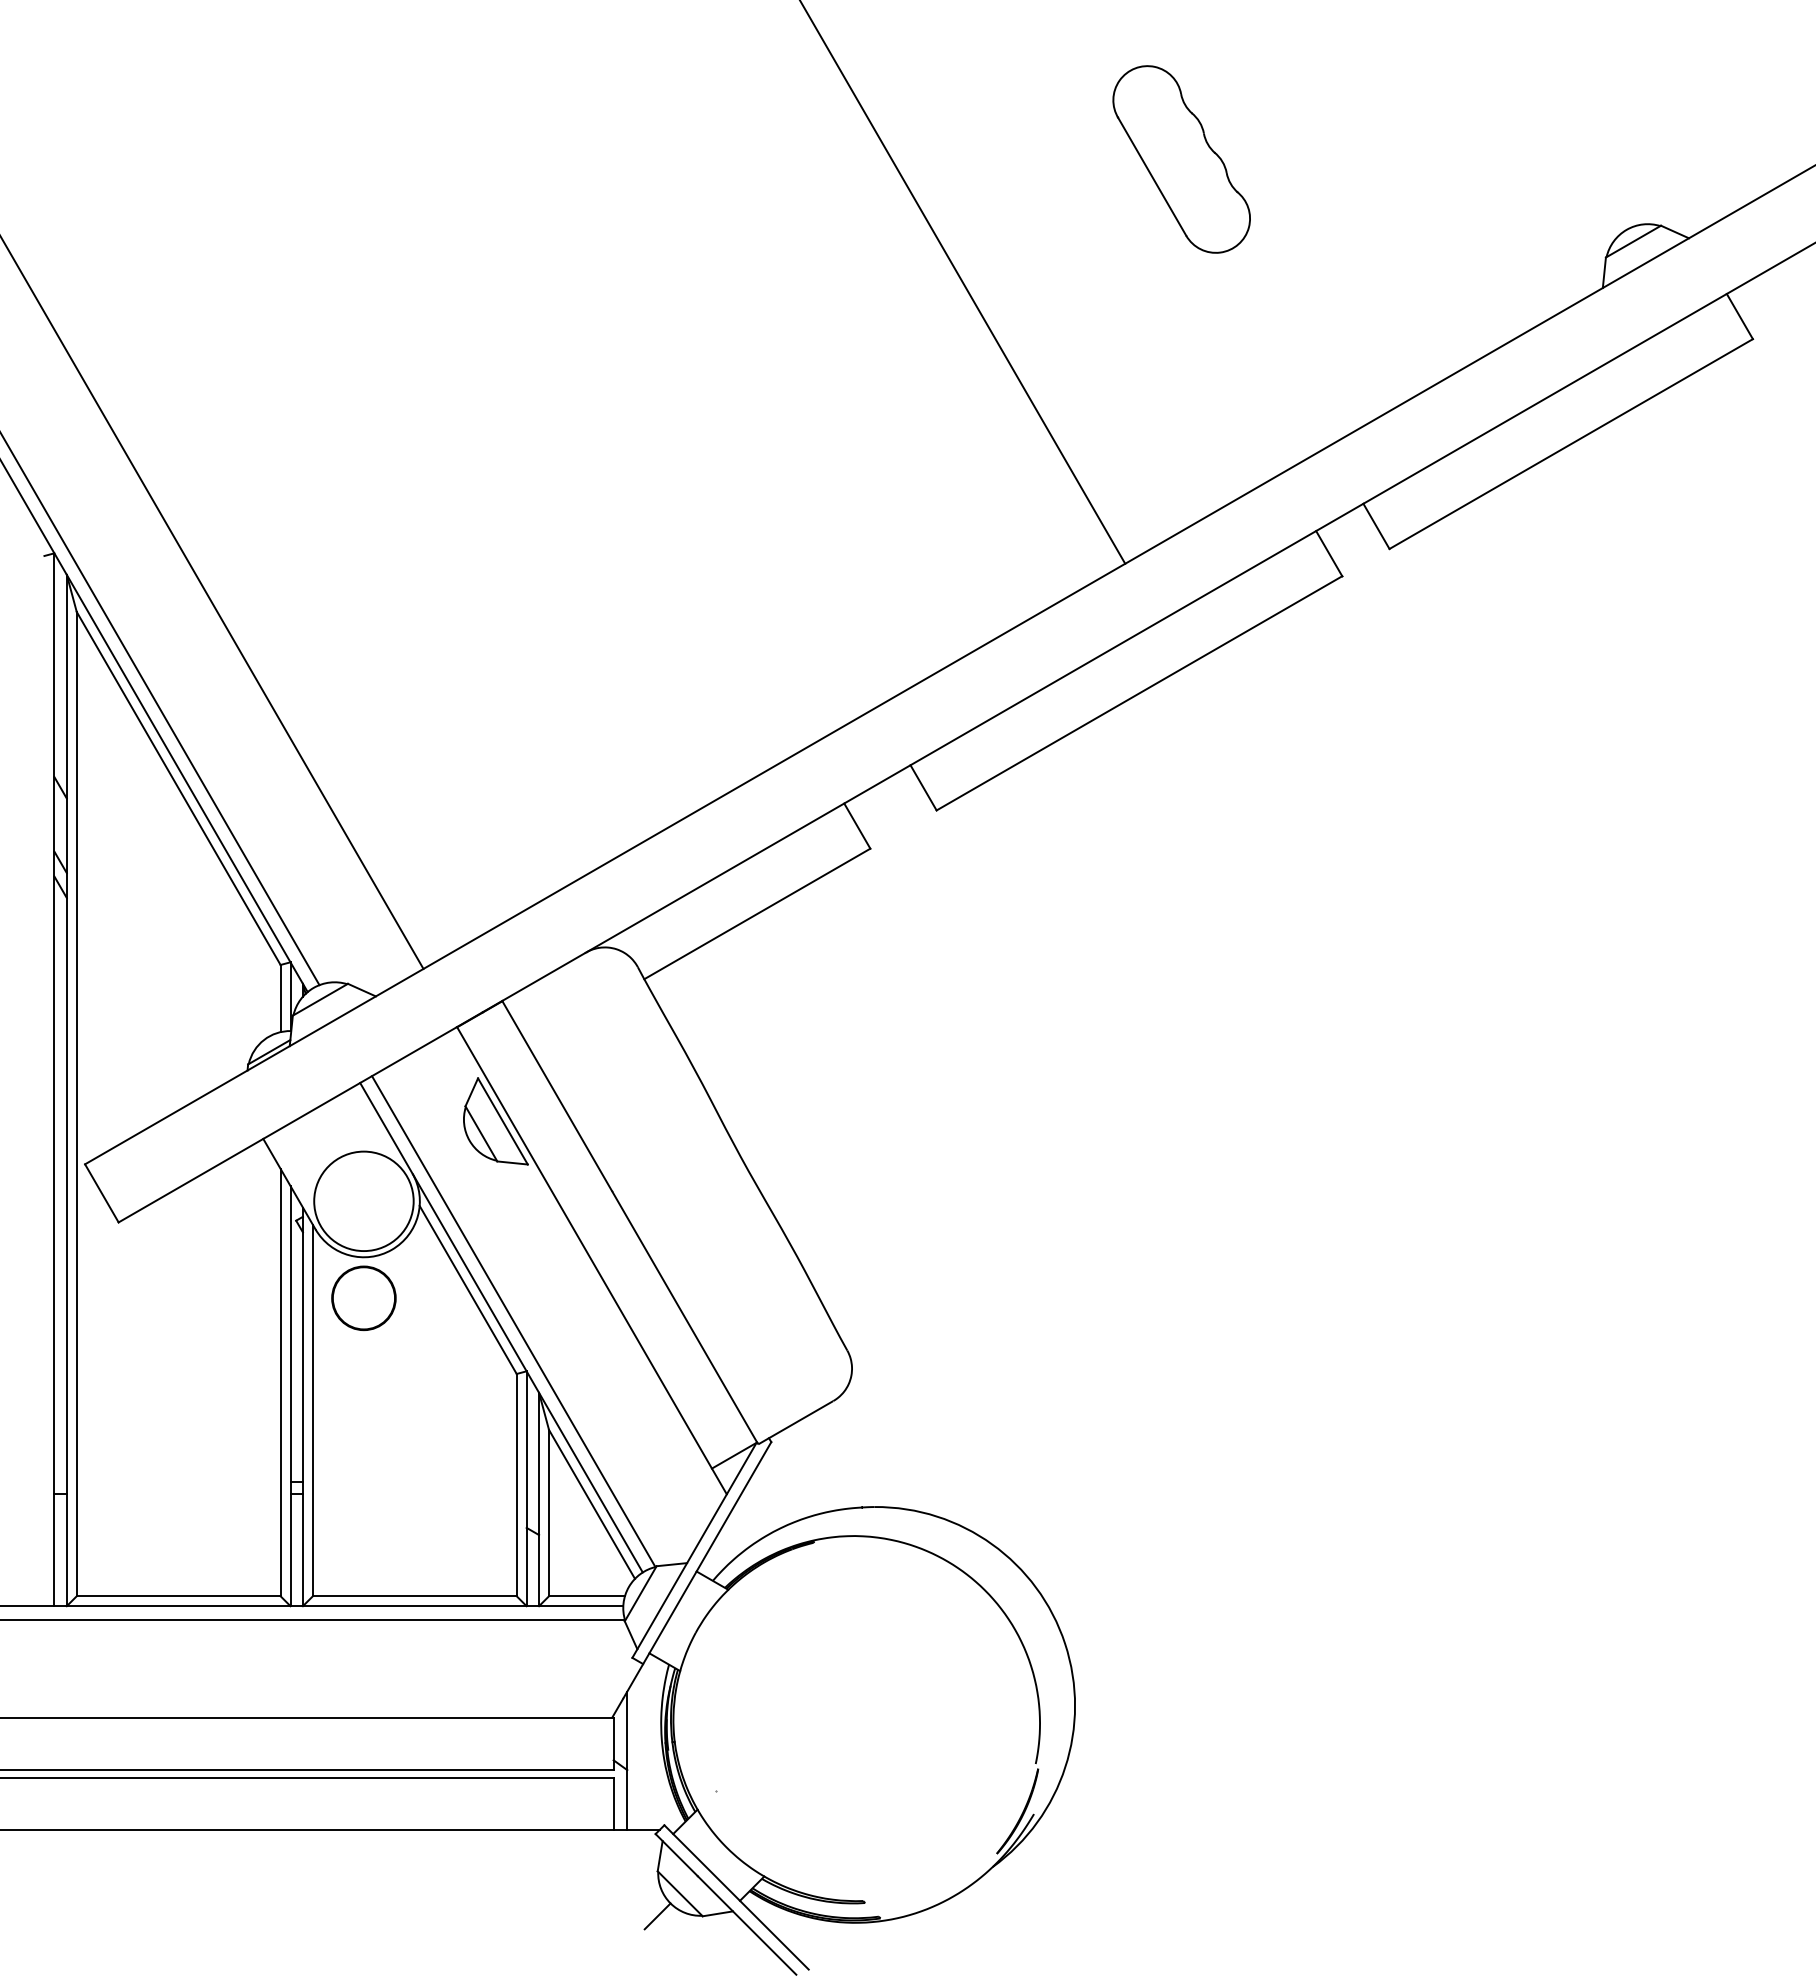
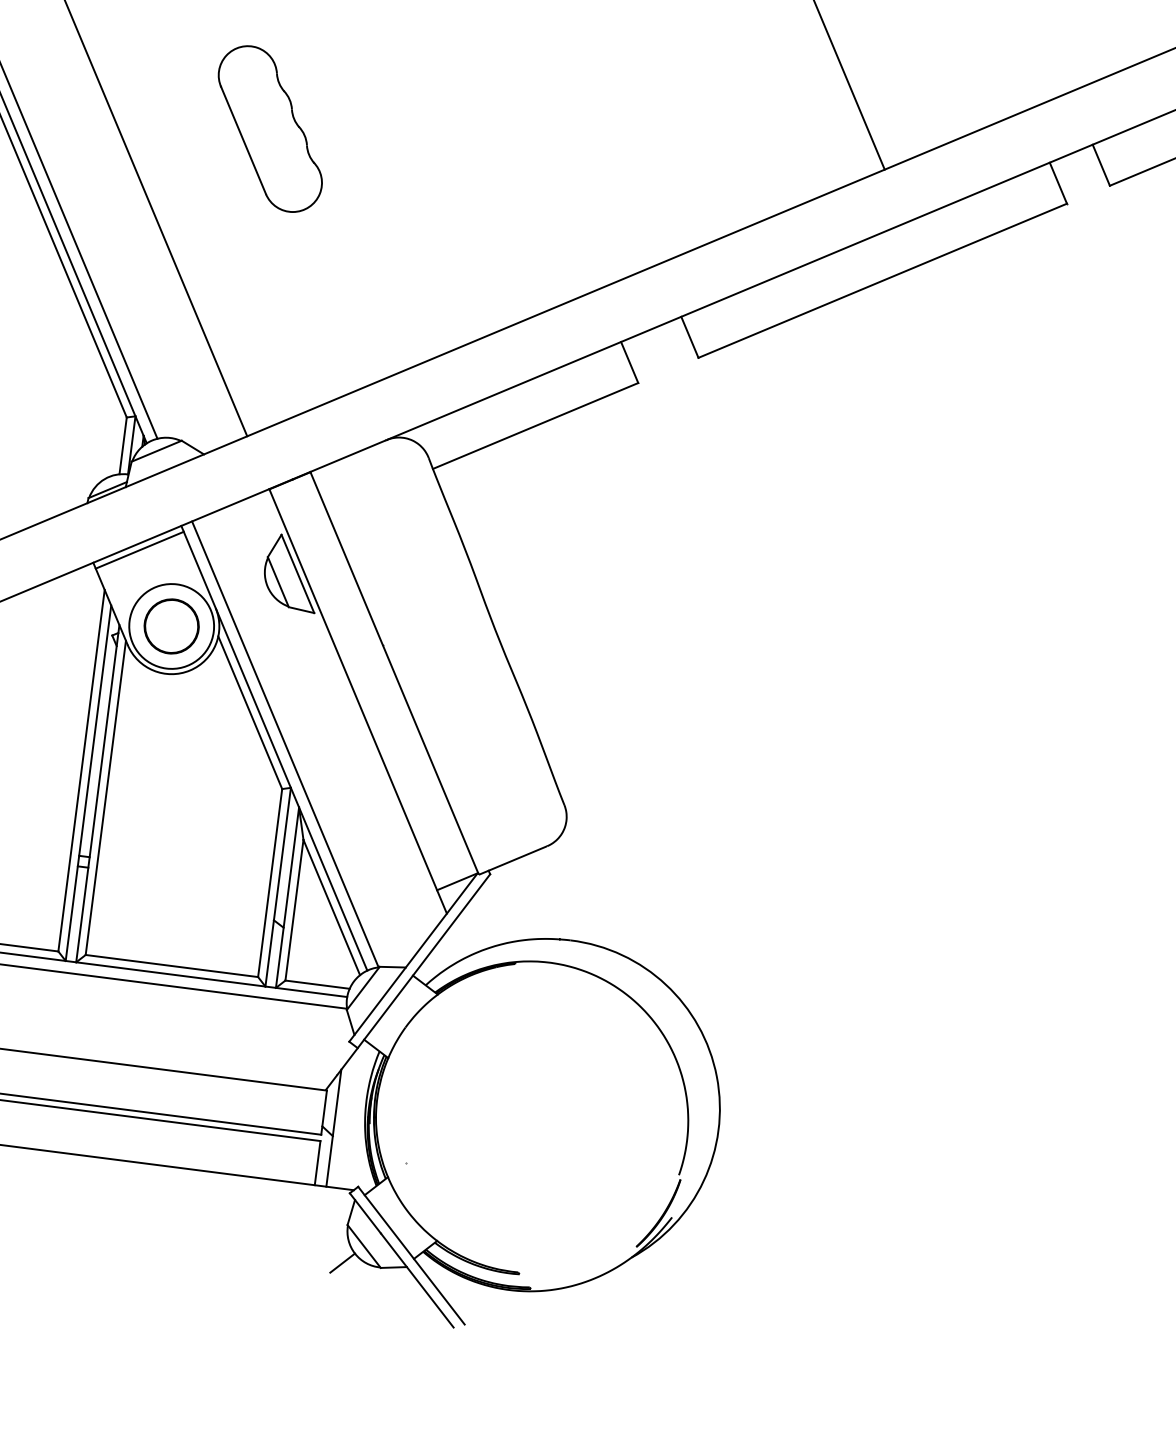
part: (404, 607) -> (270, 128), added
line: (315, 1117) -> (139, 550), added
circle: (363, 1297) -> (171, 625), moved

